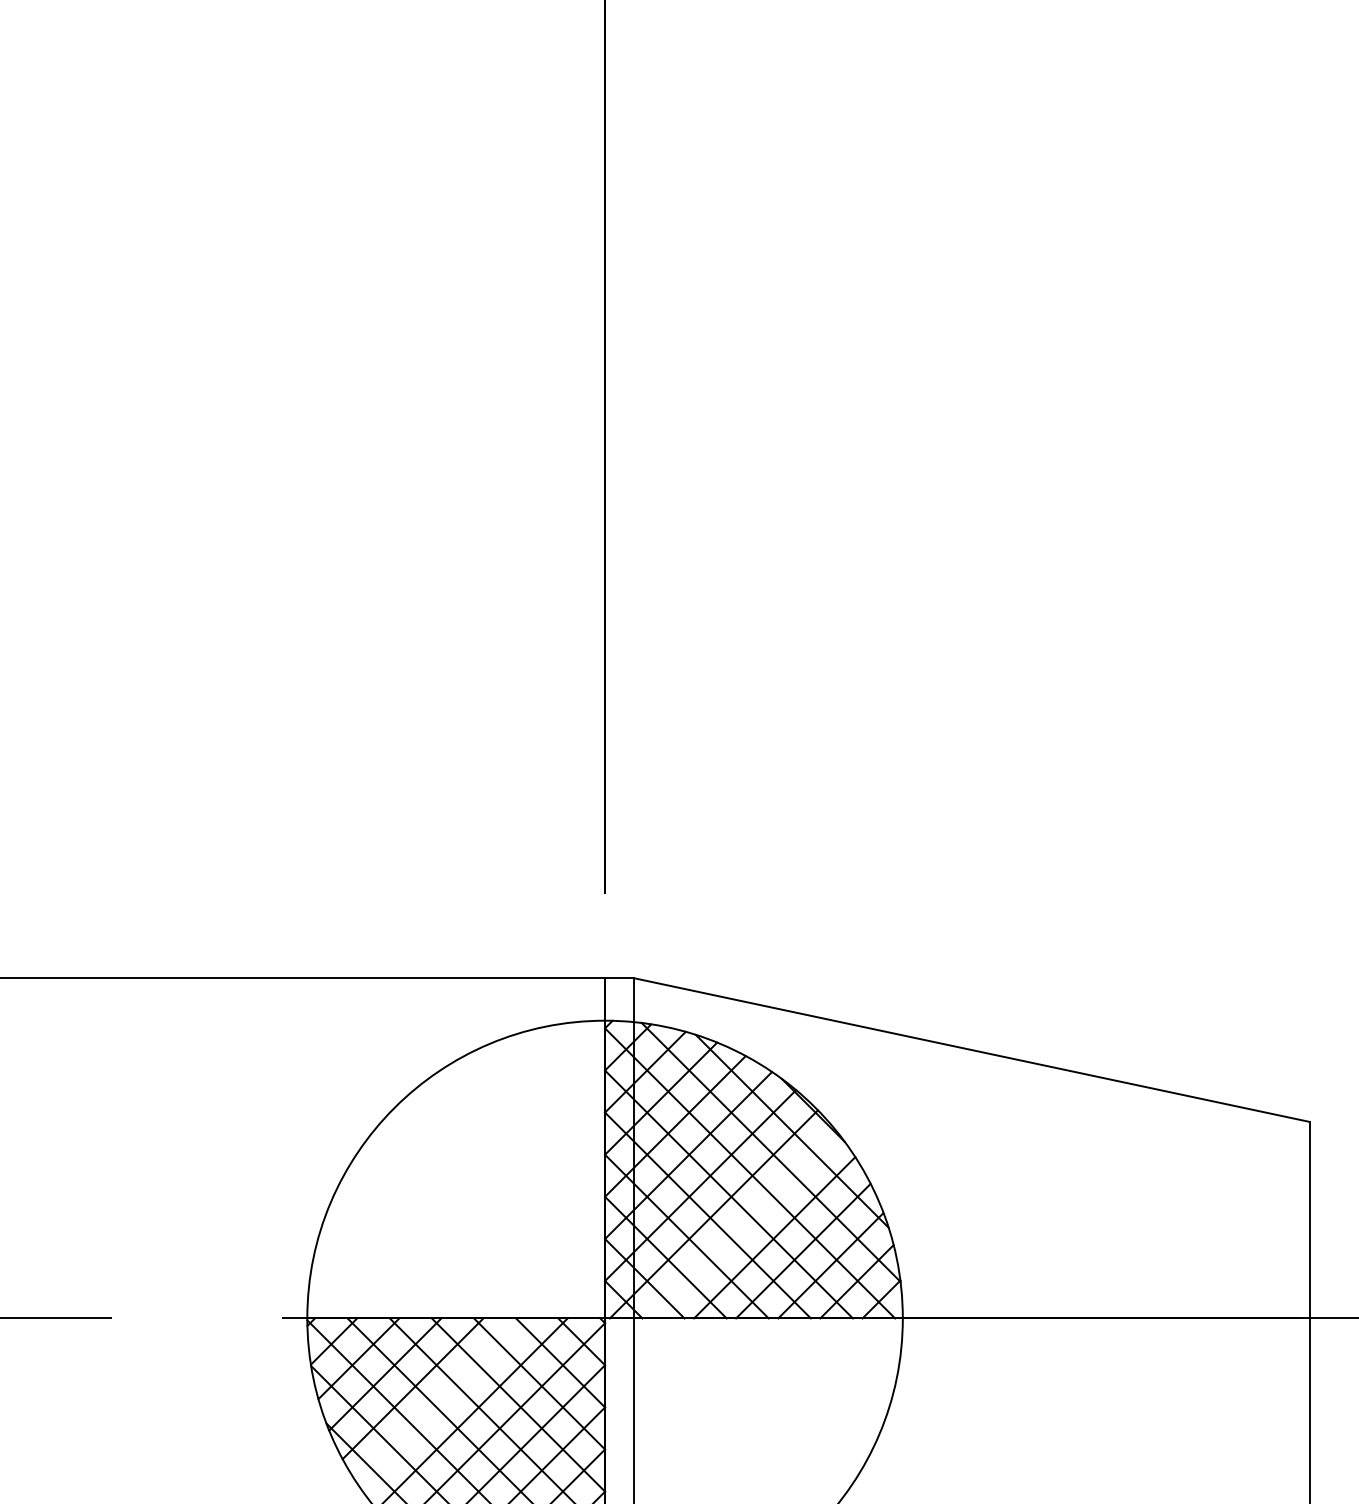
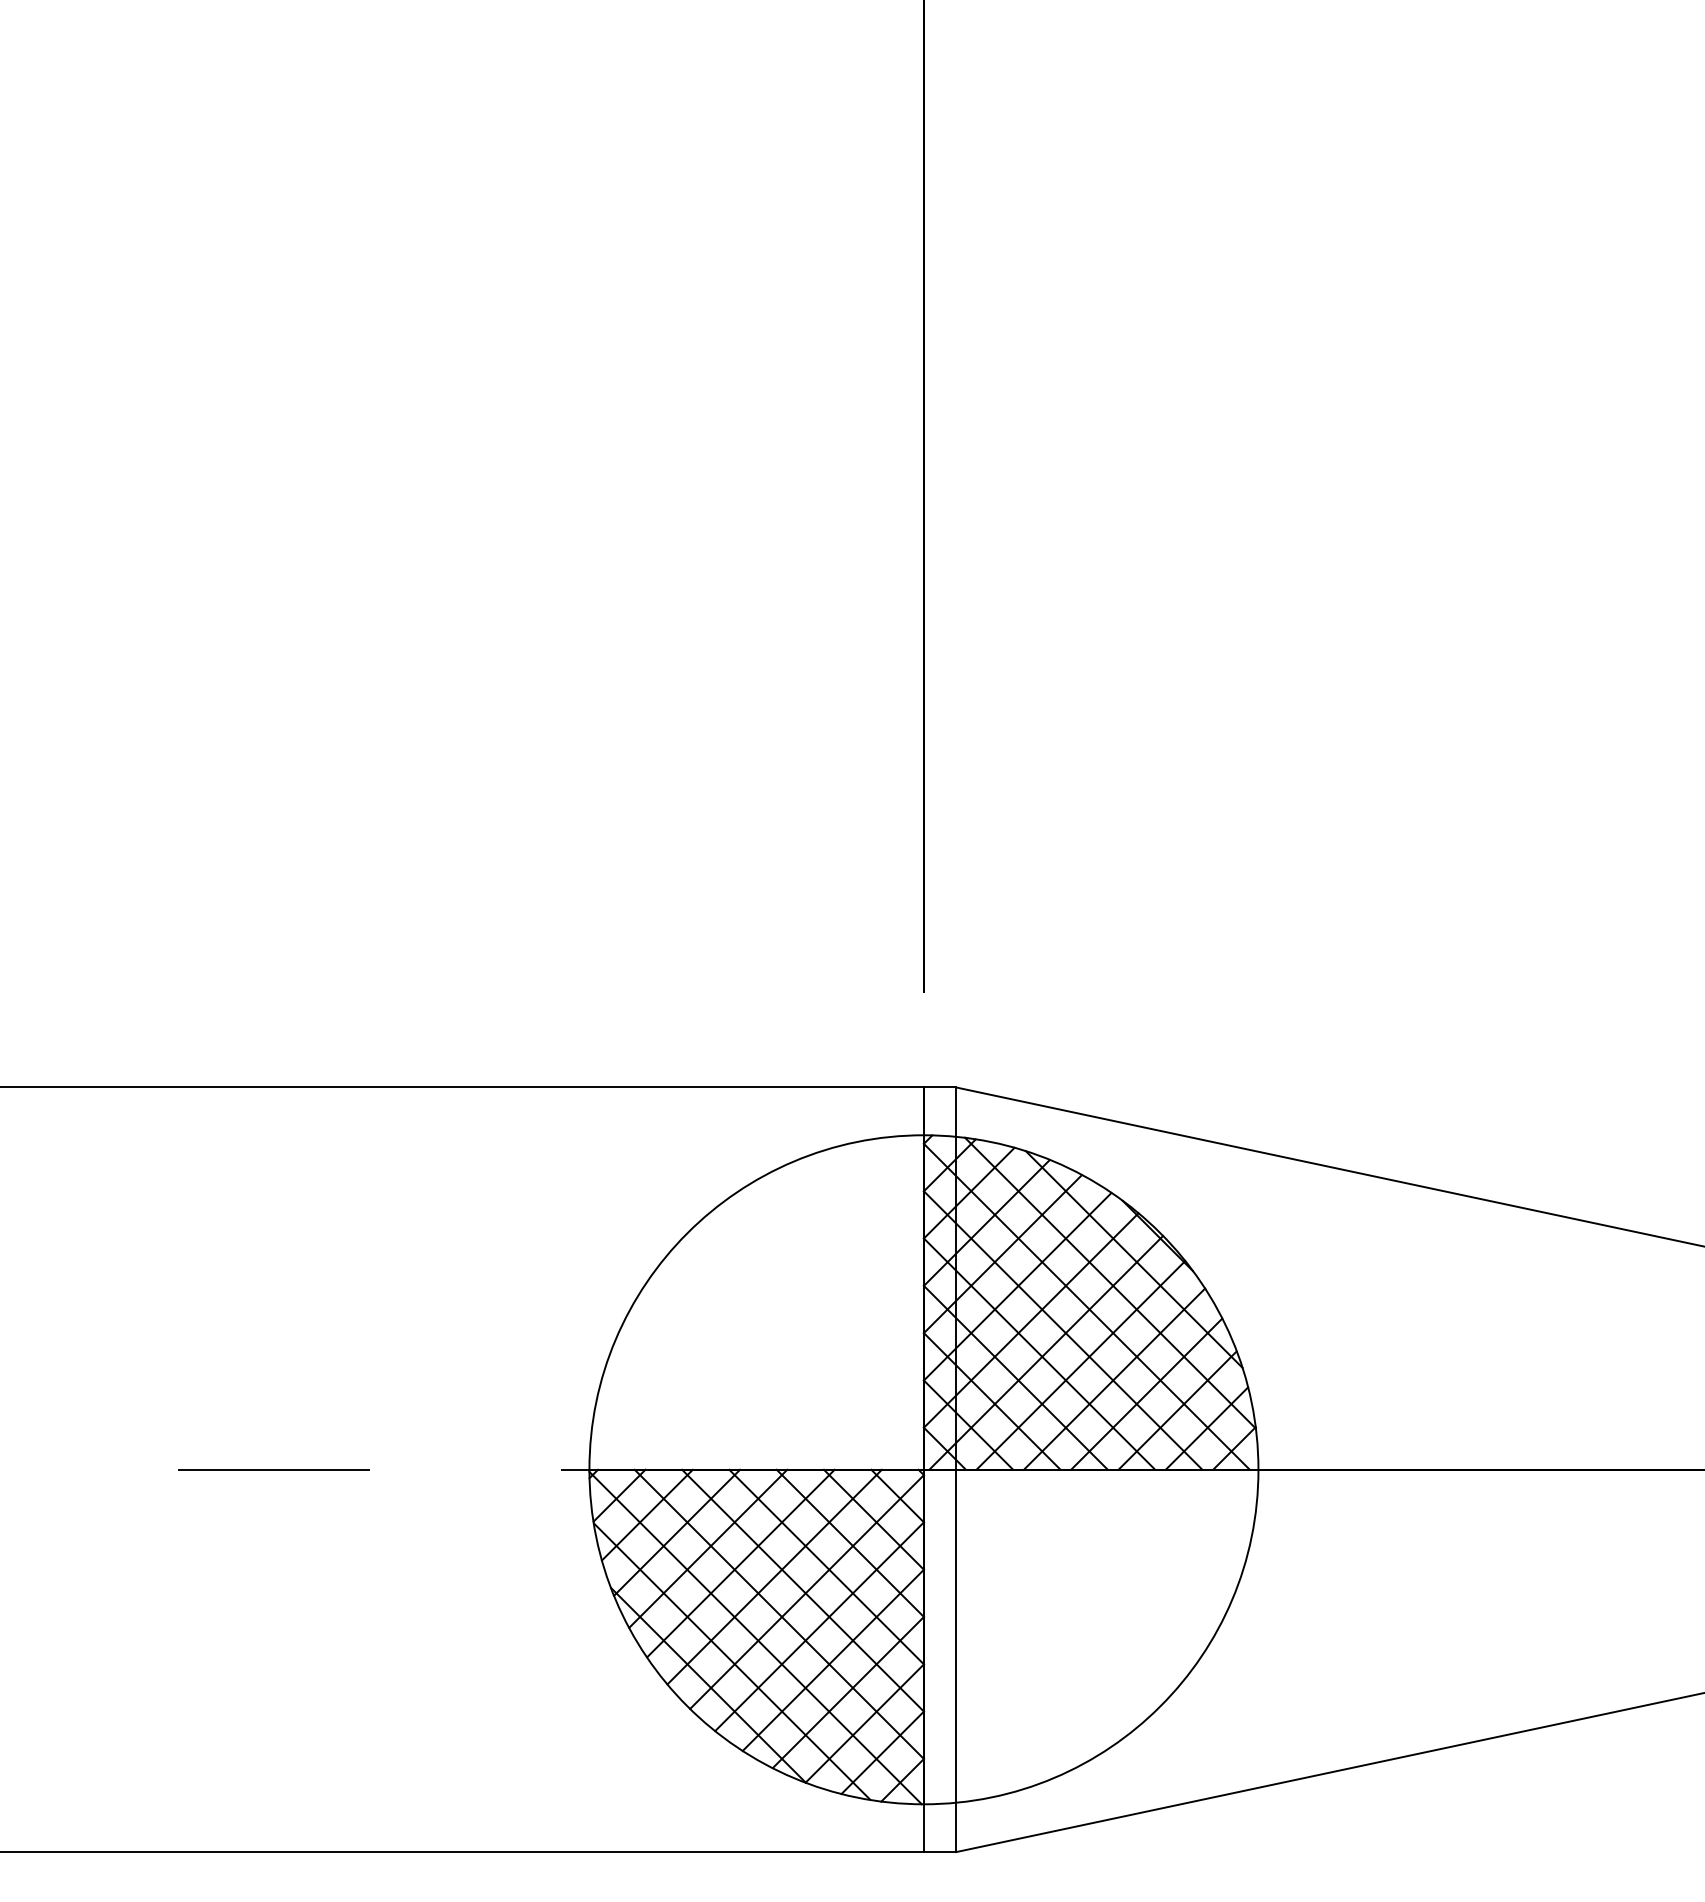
line: (744, 1225) -> (1080, 1365), added
line: (441, 1401) -> (740, 1563), added

